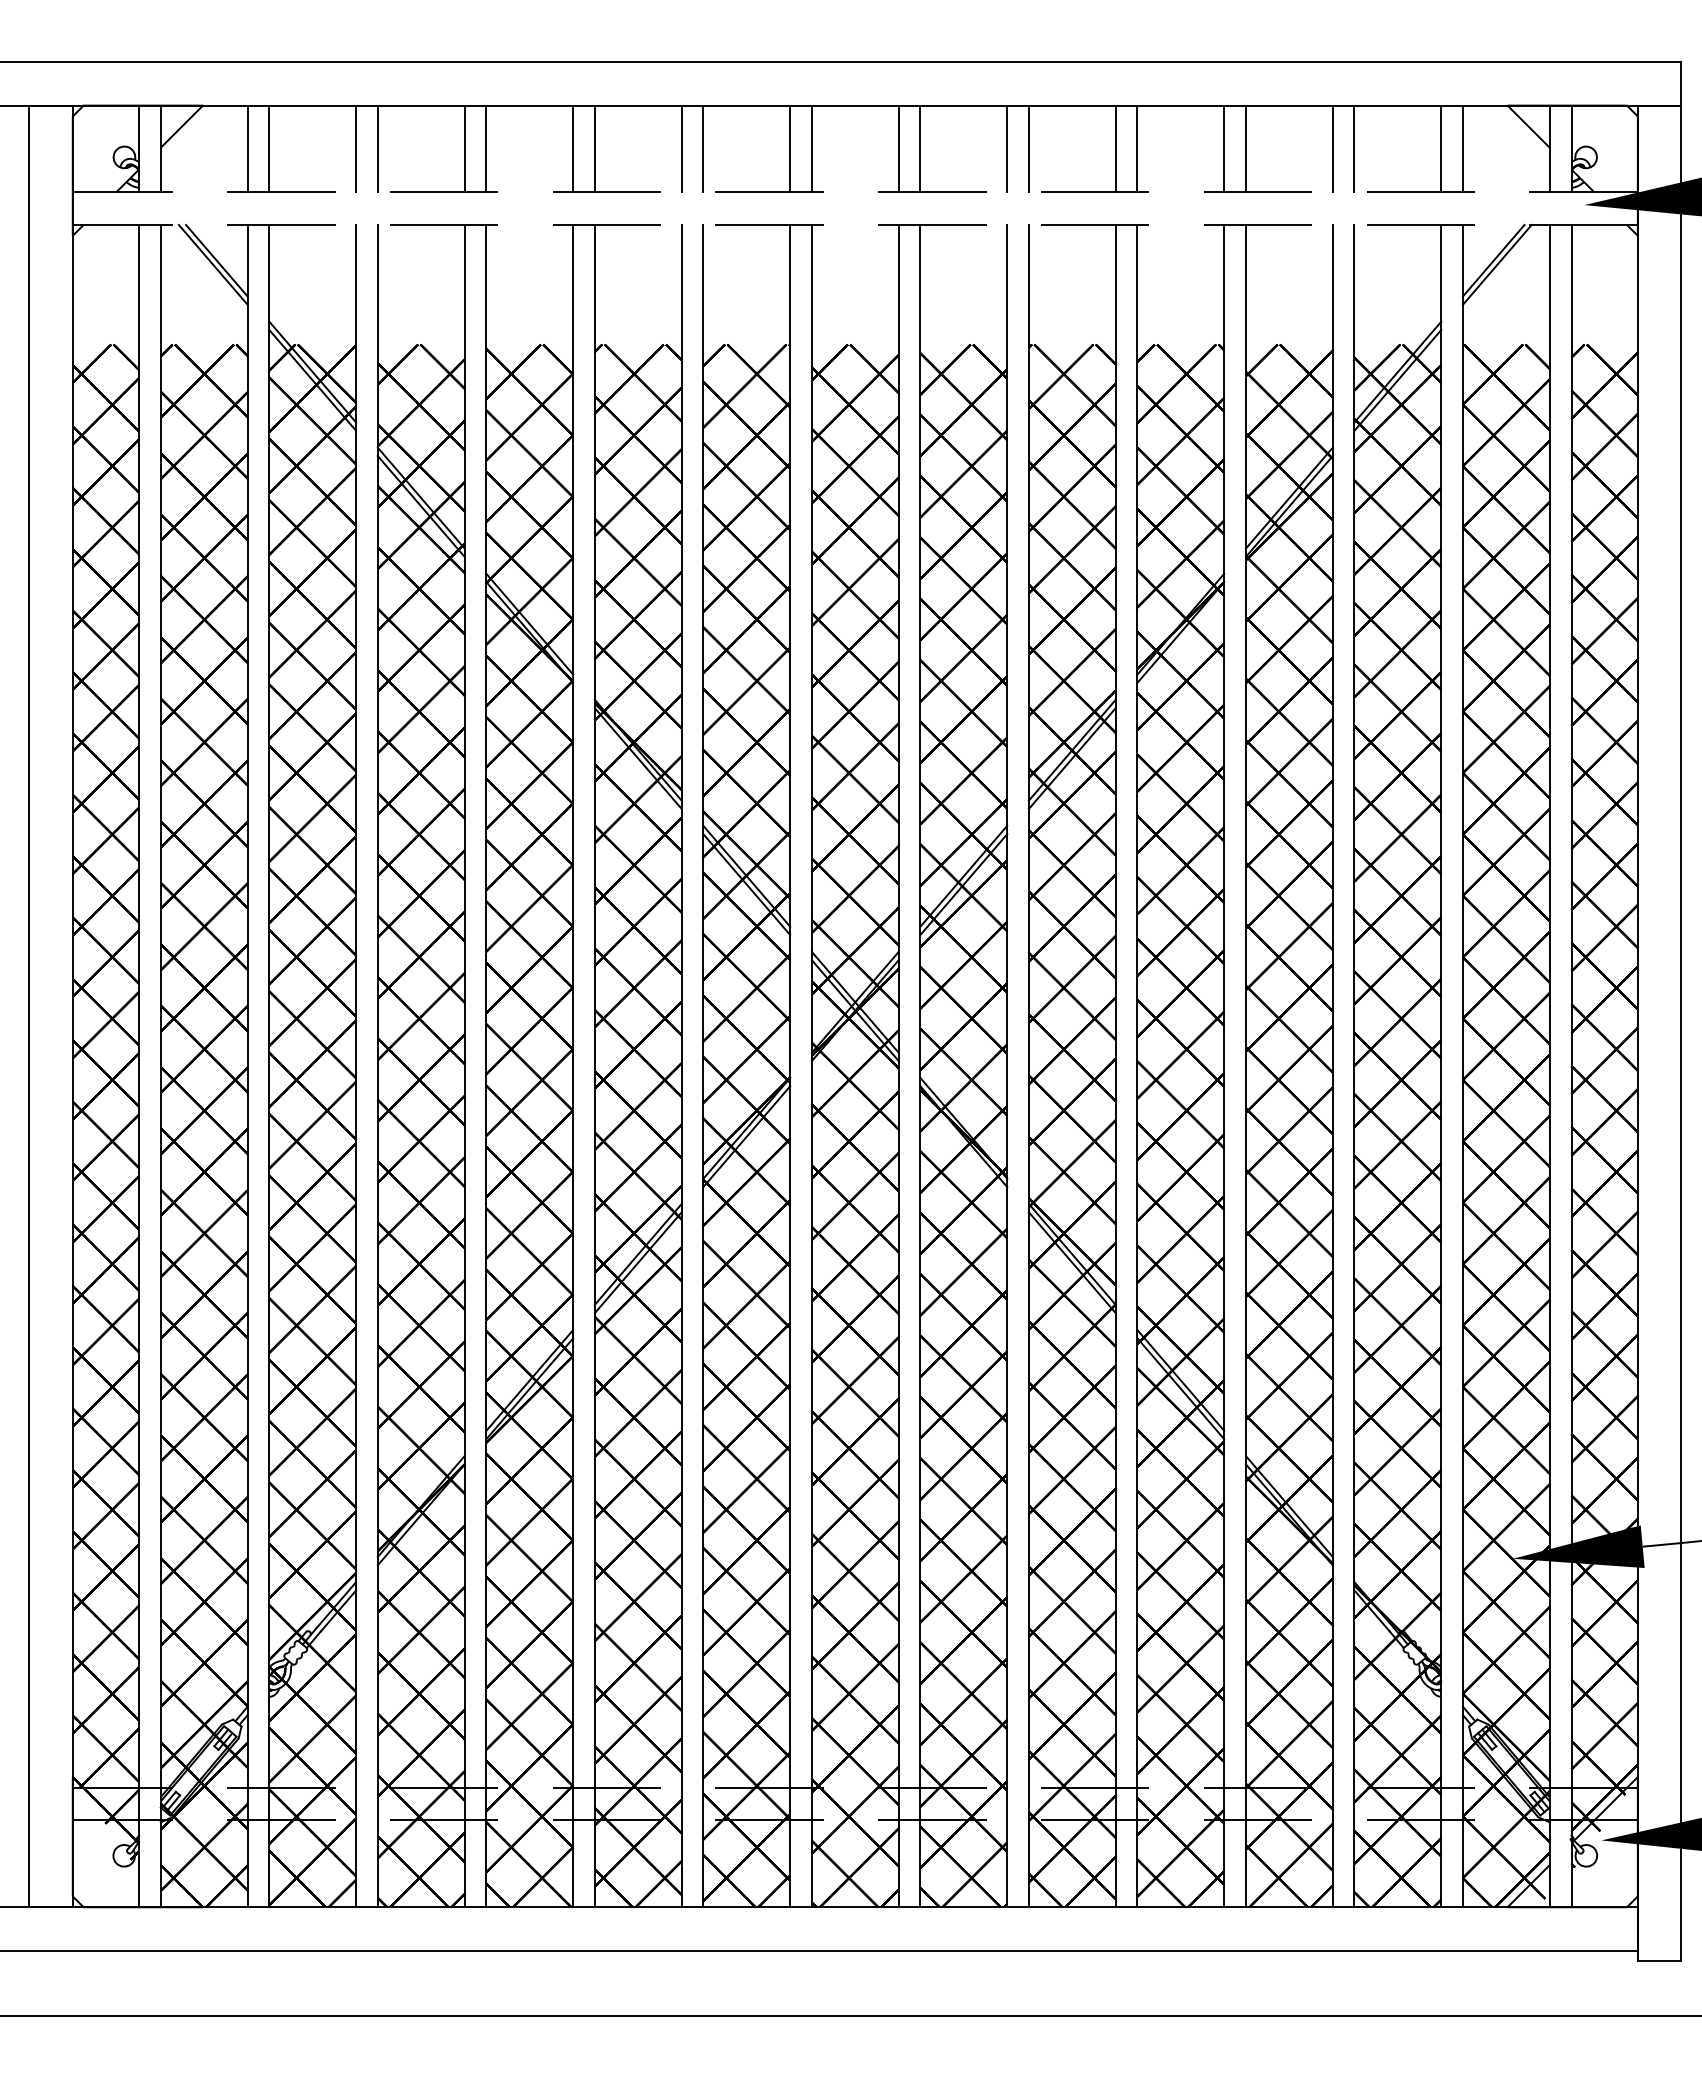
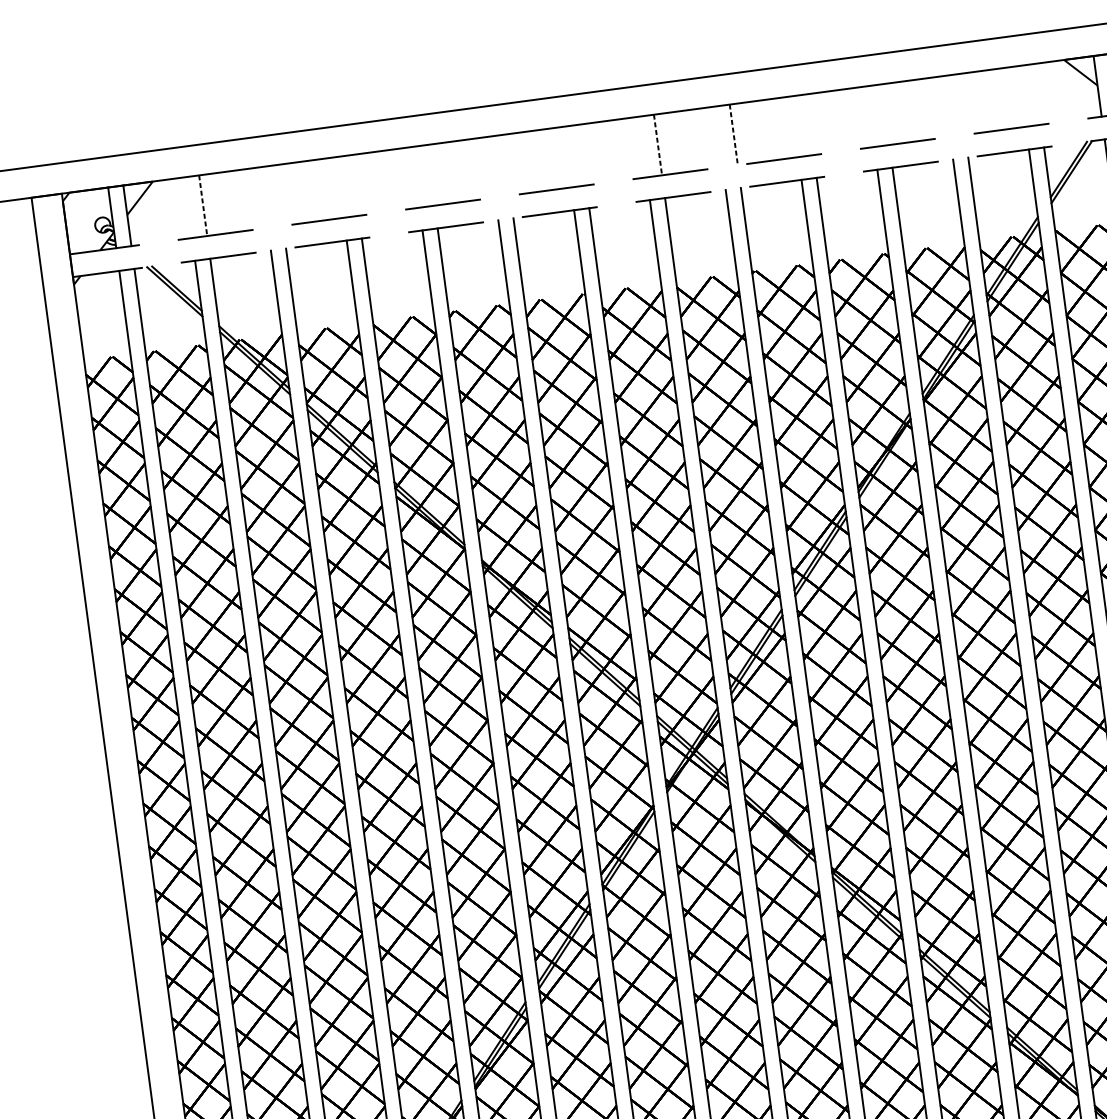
line: (247, 148) -> (187, 207), removed
line: (356, 148) -> (264, 197), removed
line: (377, 148) -> (278, 195), removed
line: (464, 148) -> (339, 187), removed
line: (486, 148) -> (354, 185), removed
line: (573, 148) -> (415, 177), removed
line: (594, 148) -> (430, 175), removed
line: (681, 148) -> (491, 166), removed
line: (703, 148) -> (506, 164), removed
line: (790, 148) -> (567, 156), removed
line: (811, 148) -> (581, 154), removed
line: (898, 148) -> (642, 146), removed
line: (1007, 148) -> (718, 136), removed
line: (1115, 148) -> (794, 126), removed
line: (1137, 148) -> (809, 124), removed
line: (1224, 148) -> (870, 116), removed
line: (1245, 148) -> (885, 114), removed
line: (1332, 148) -> (945, 106), removed
line: (1354, 148) -> (961, 104), removed
line: (1441, 148) -> (1021, 96), removed
line: (1463, 148) -> (1037, 94), removed
line: (269, 149) -> (203, 206), solid -> dashed
line: (920, 149) -> (658, 145), solid -> dashed
line: (1028, 149) -> (733, 135), solid -> dashed

